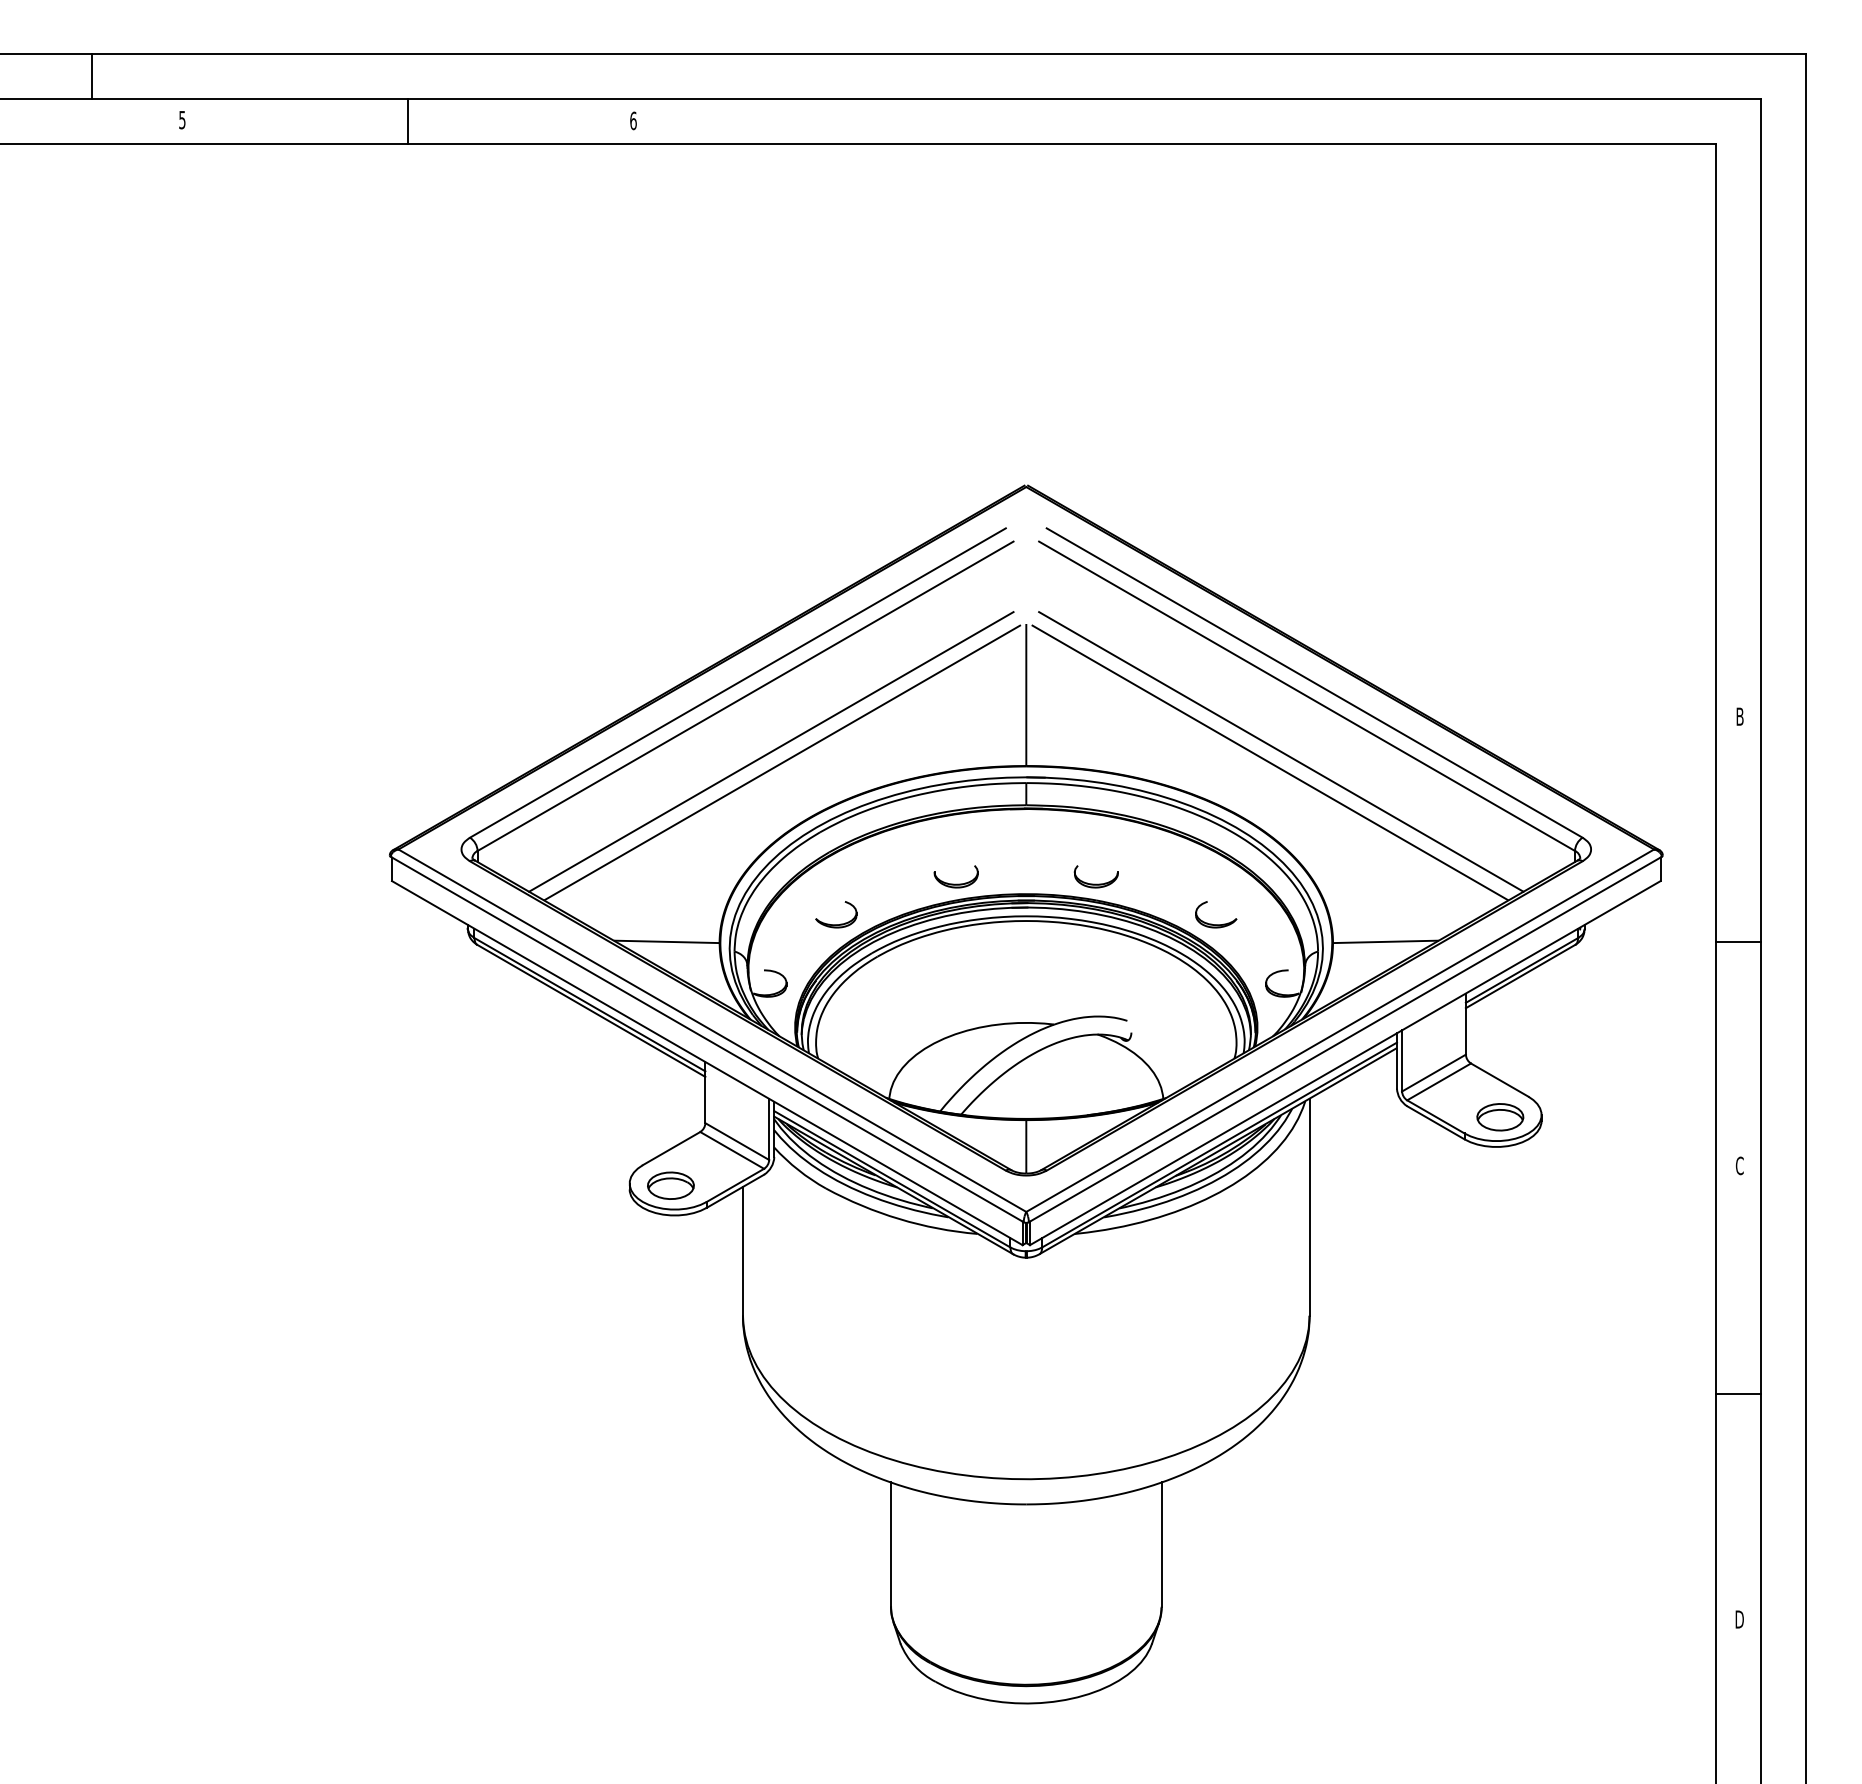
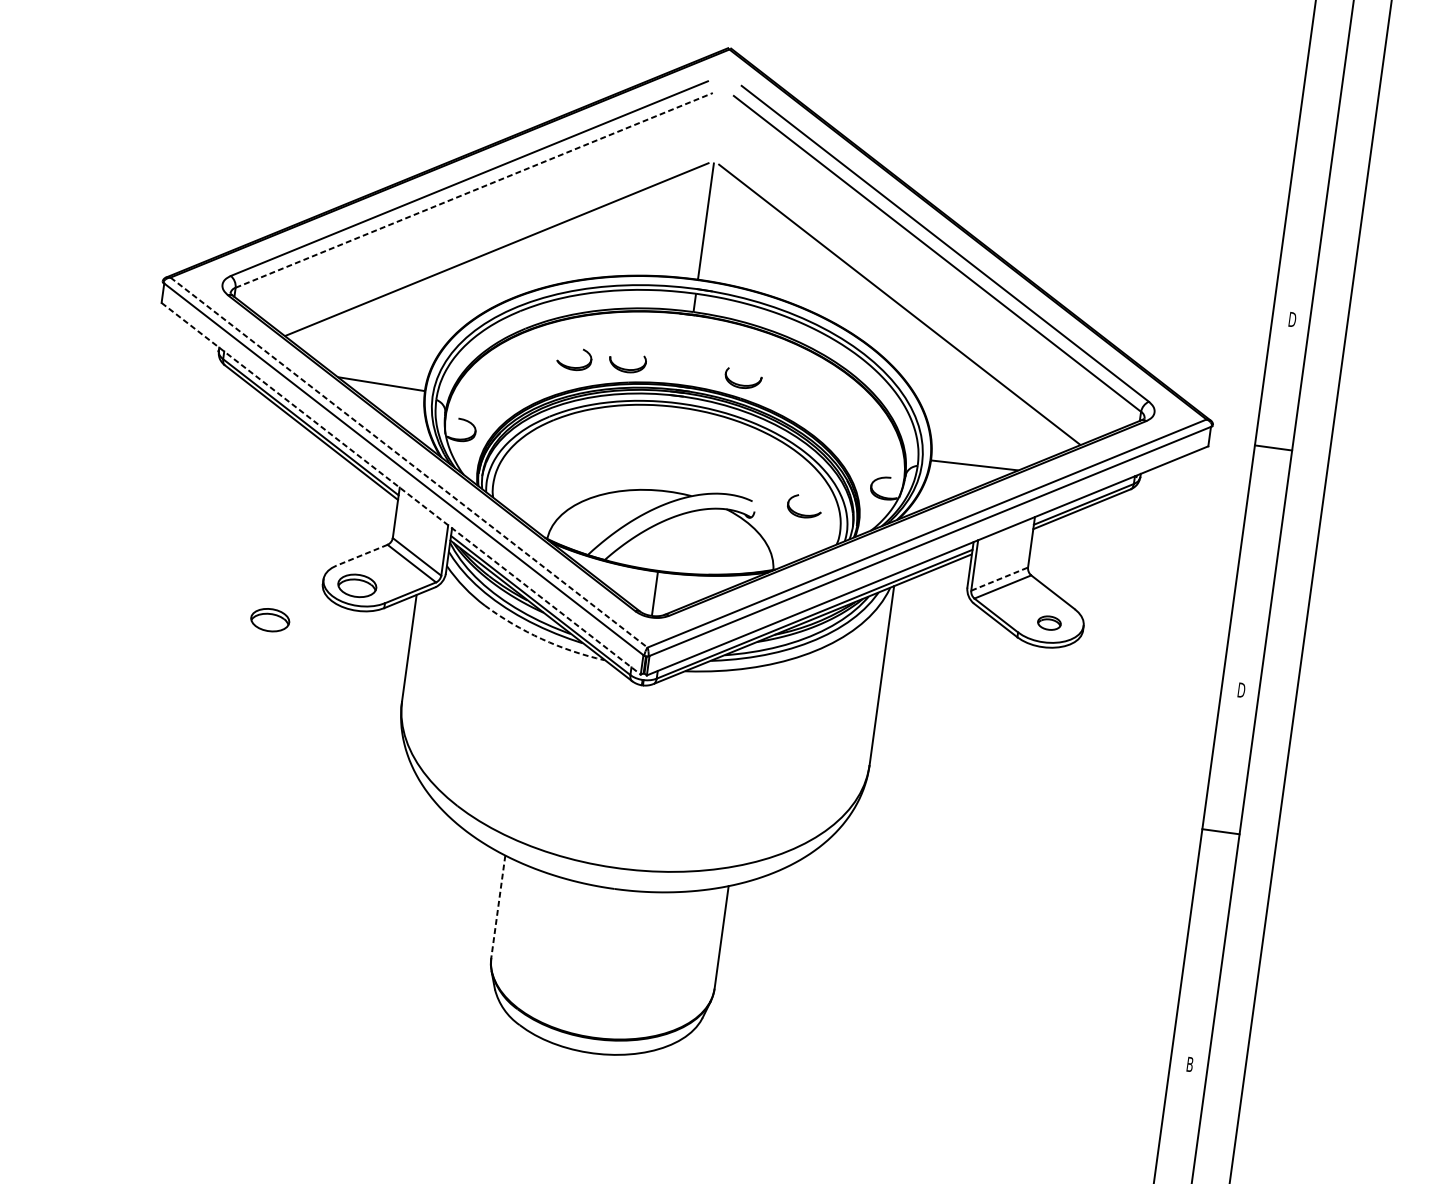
line: (746, 696) -> (474, 190), solid -> dashed
text: (1740, 716) -> (1292, 319), B -> D
line: (771, 751) -> (489, 238), removed
line: (1281, 751) -> (910, 296), removed
part: (840, 923) -> (576, 366), moved
part: (1212, 923) -> (800, 513), moved
line: (1738, 942) -> (1273, 448), moved
line: (712, 1030) -> (409, 462), solid -> dashed
line: (707, 1063) -> (401, 489), solid -> dashed
line: (1434, 1073) -> (1000, 579), solid -> dashed
part: (1500, 1117) -> (1049, 623), size x0.6
line: (671, 1148) -> (361, 555), solid -> dashed
text: (1740, 1165) -> (1242, 690), C -> D
arc: (899, 1219) -> (542, 639), solid -> dashed
part: (572, 1240) -> (269, 619), added
line: (1738, 1393) -> (1221, 831), moved
line: (890, 1545) -> (497, 907), solid -> dashed
text: (1739, 1619) -> (1189, 1064), D -> B

